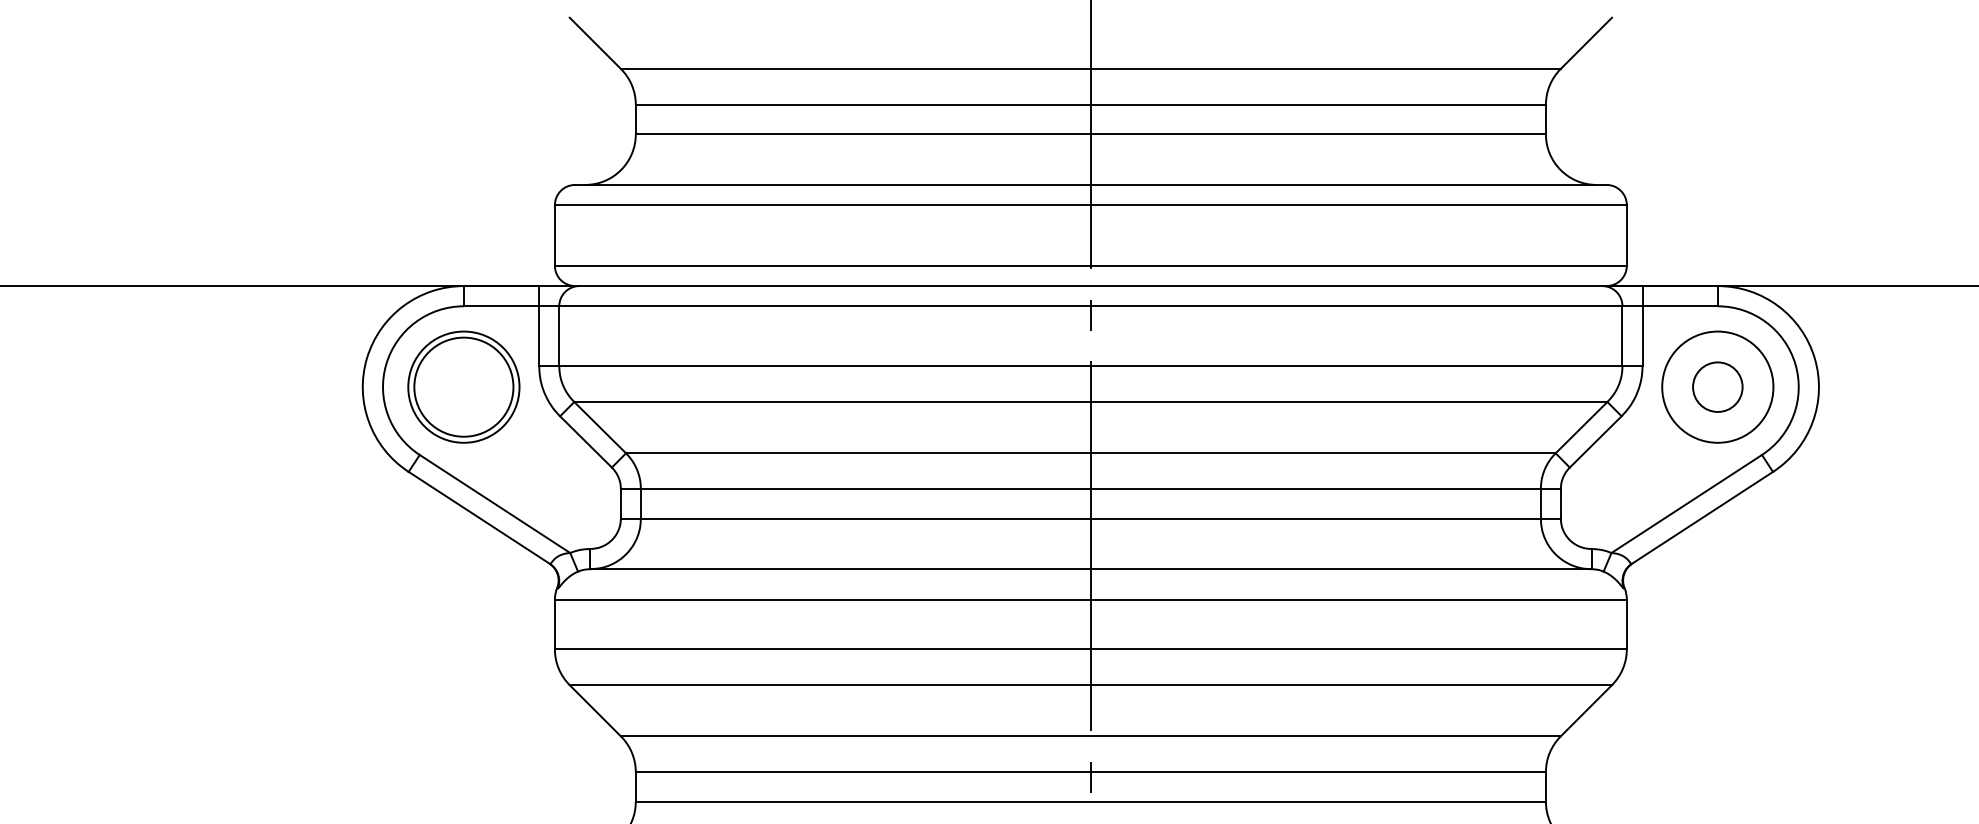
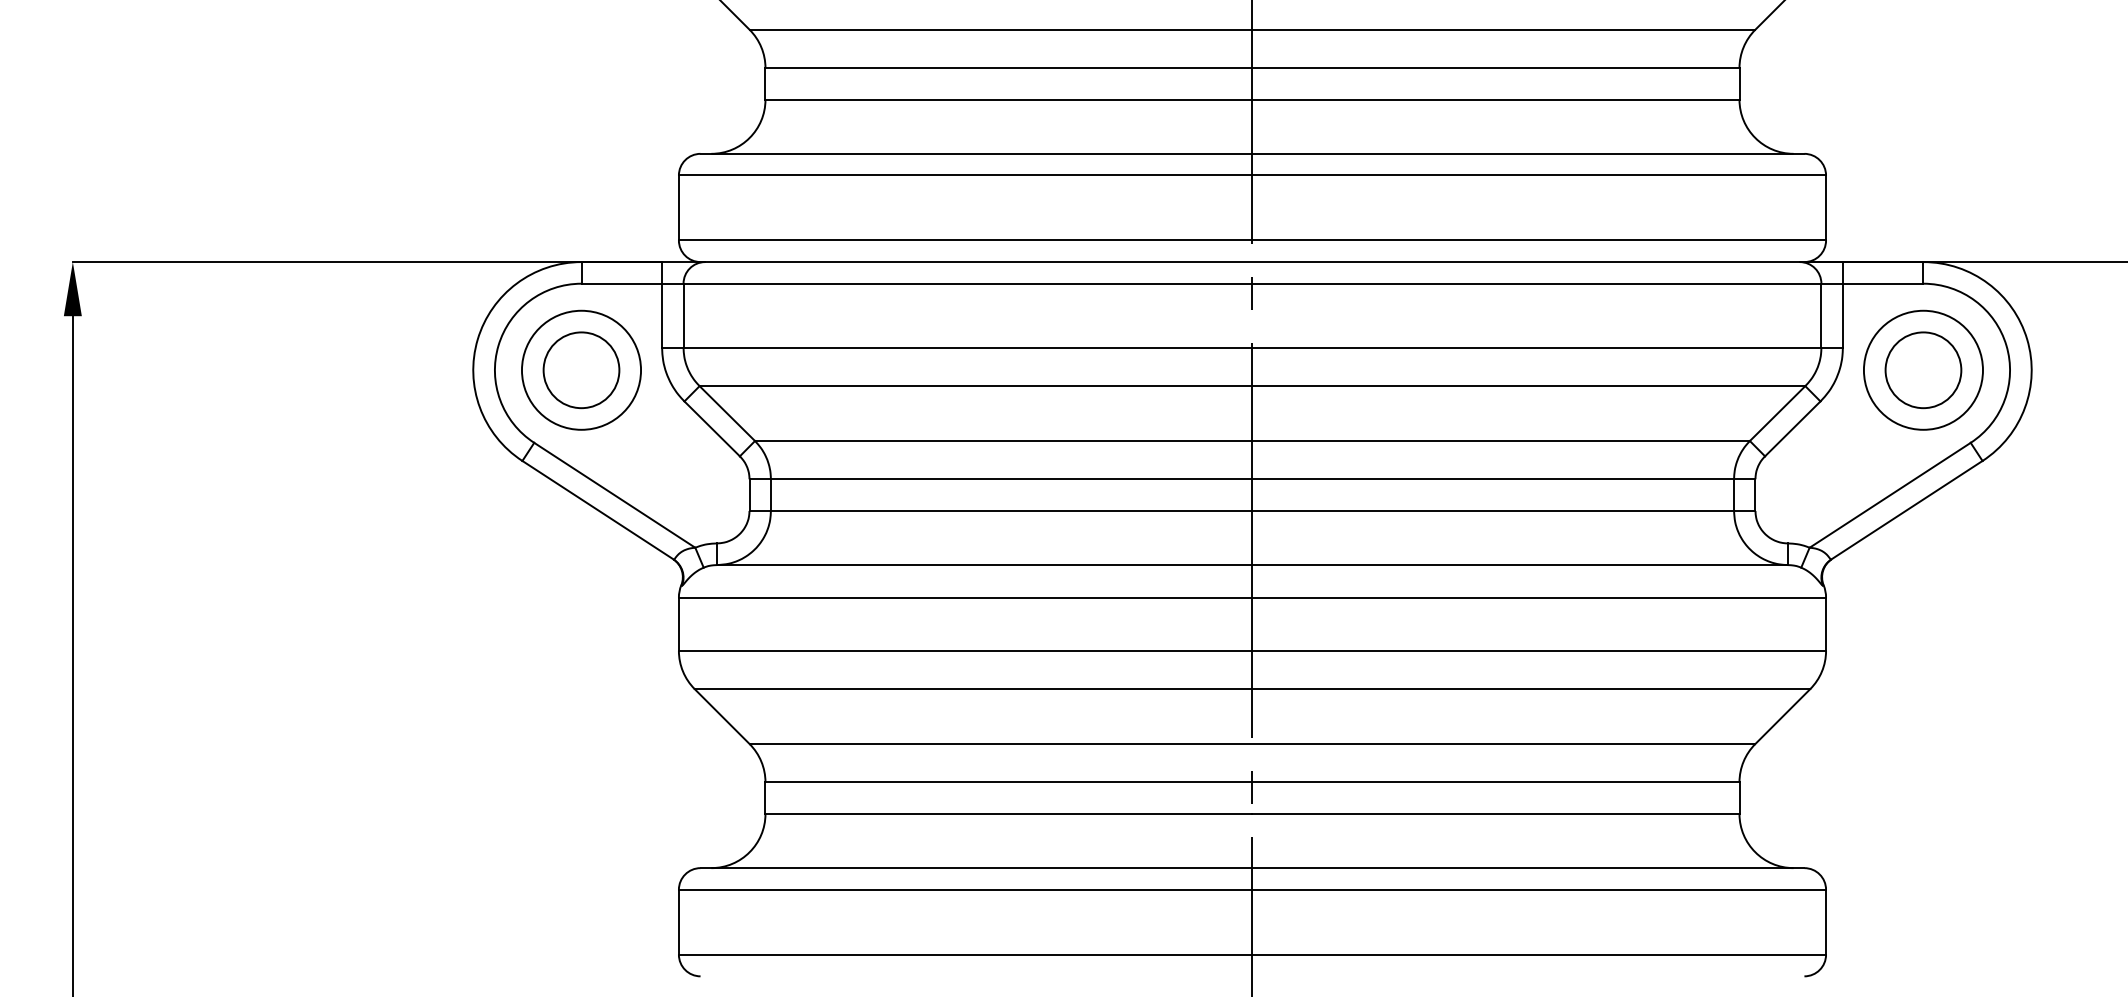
circle: (463, 387) -> (581, 370), size x0.71
circle: (1717, 387) -> (1923, 370), size x1.43

